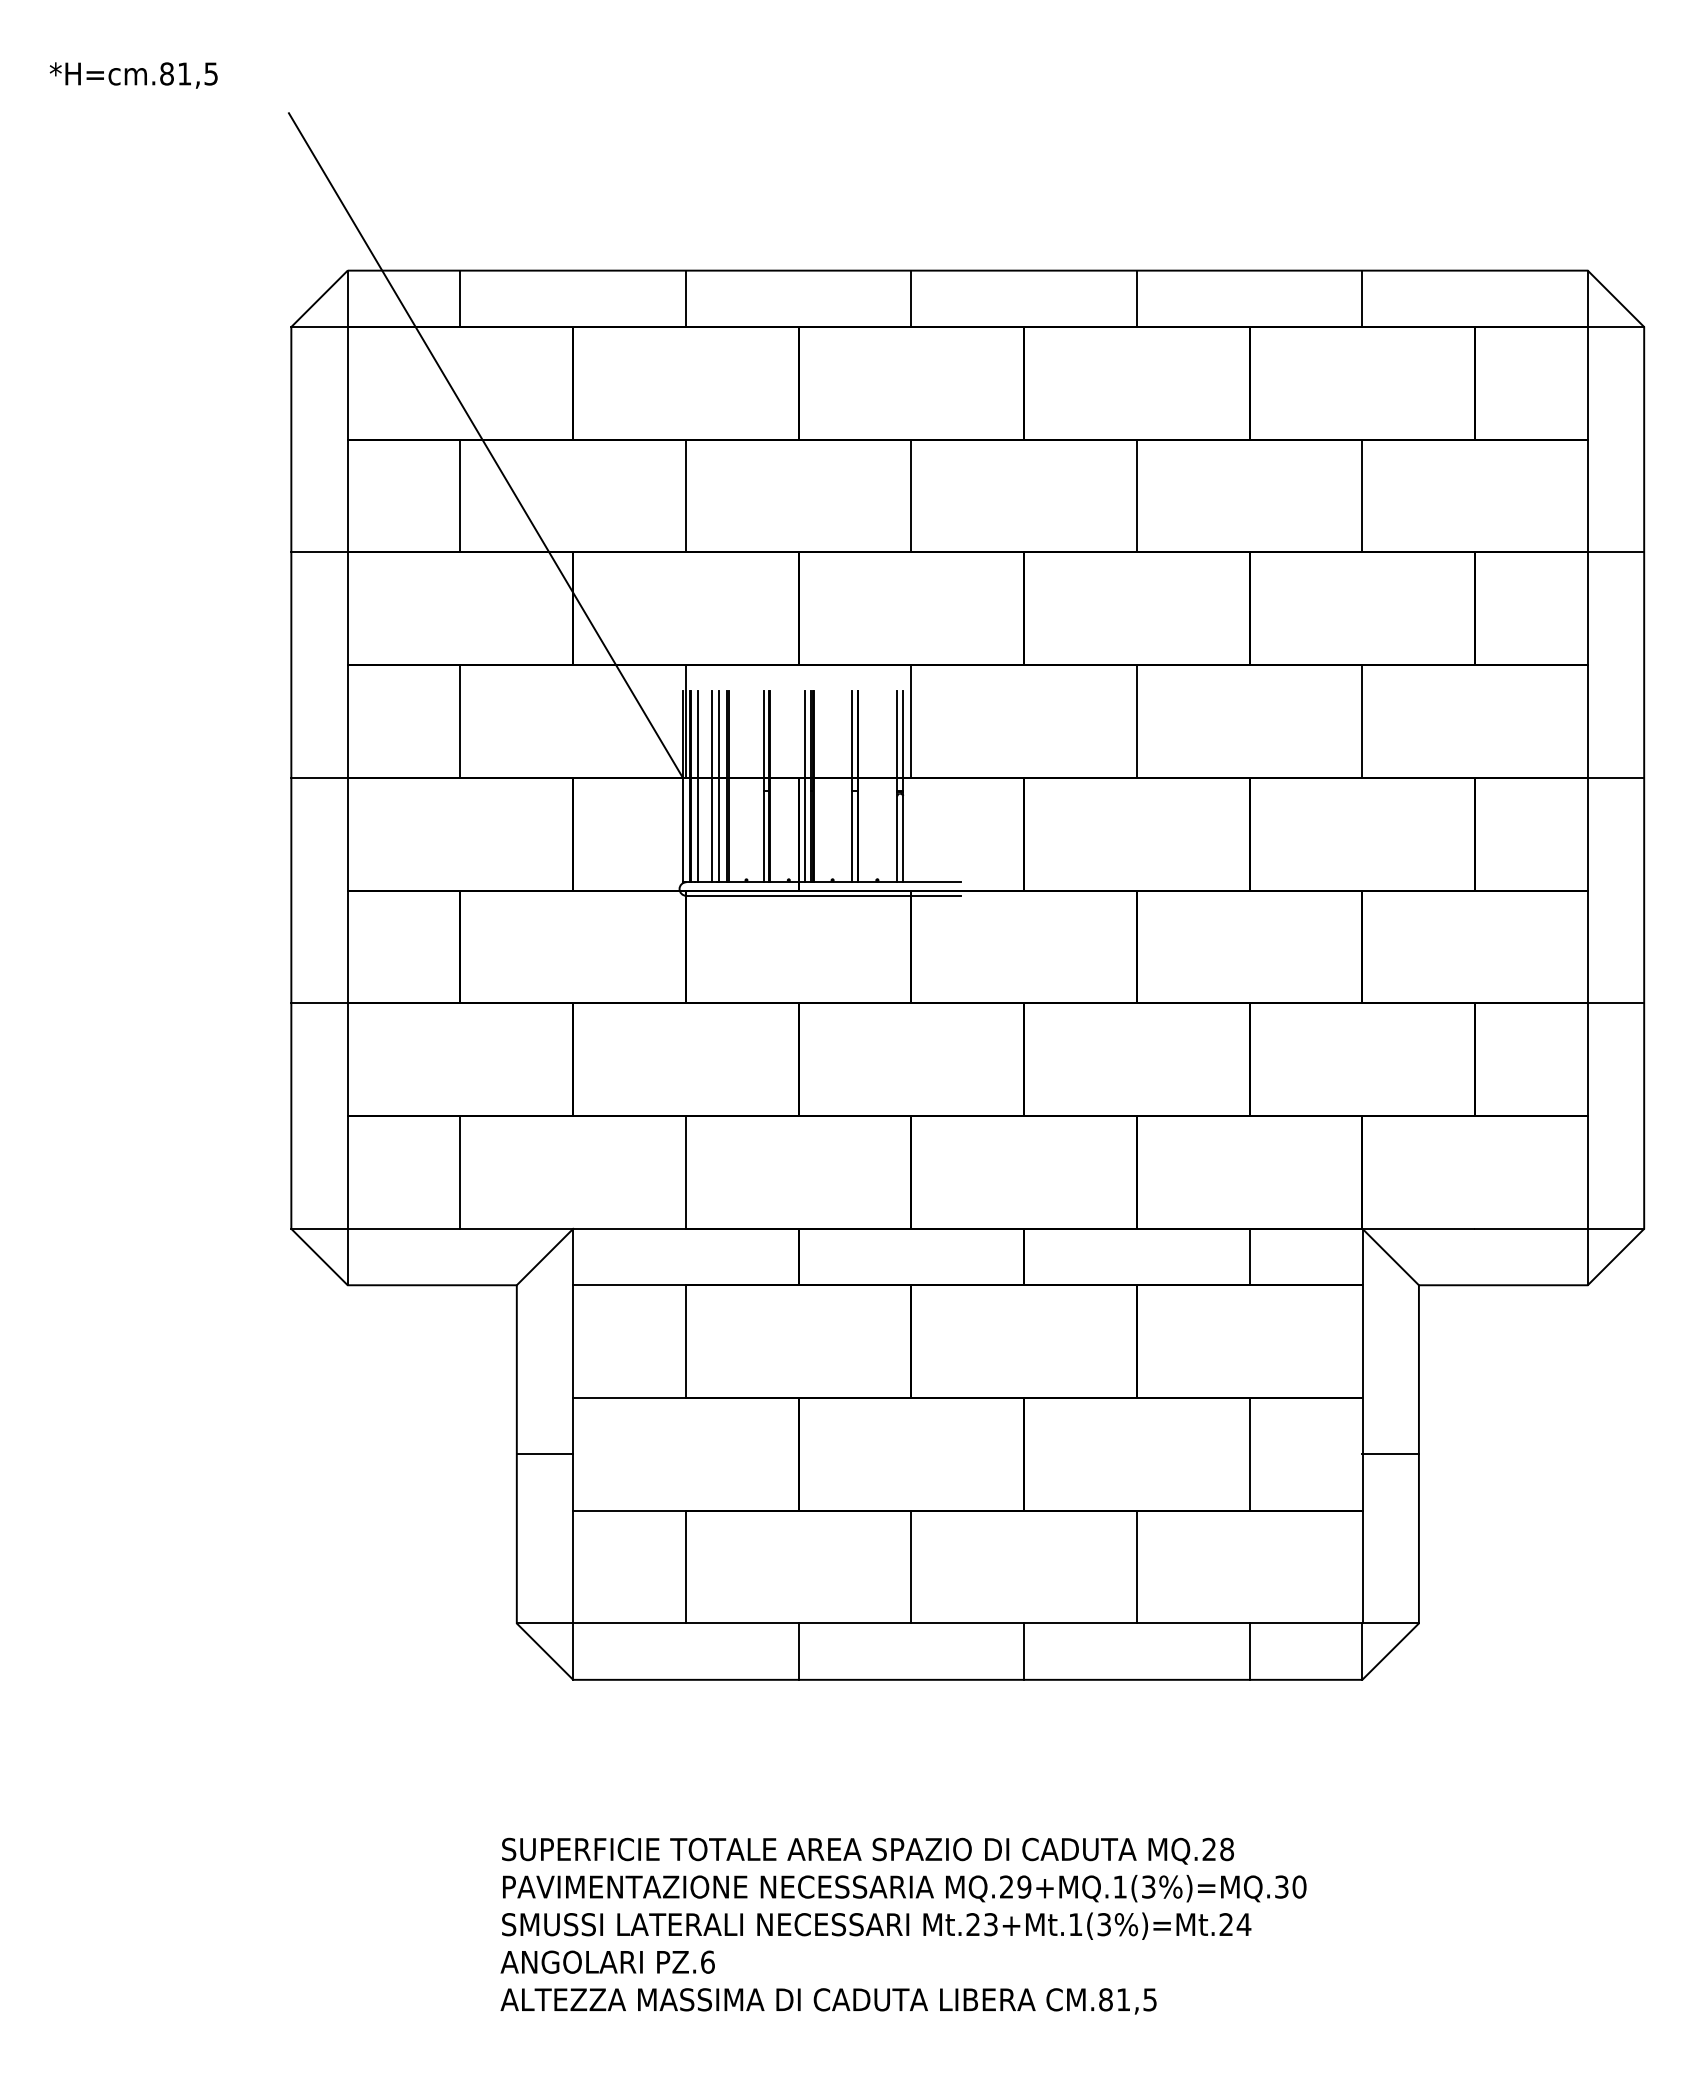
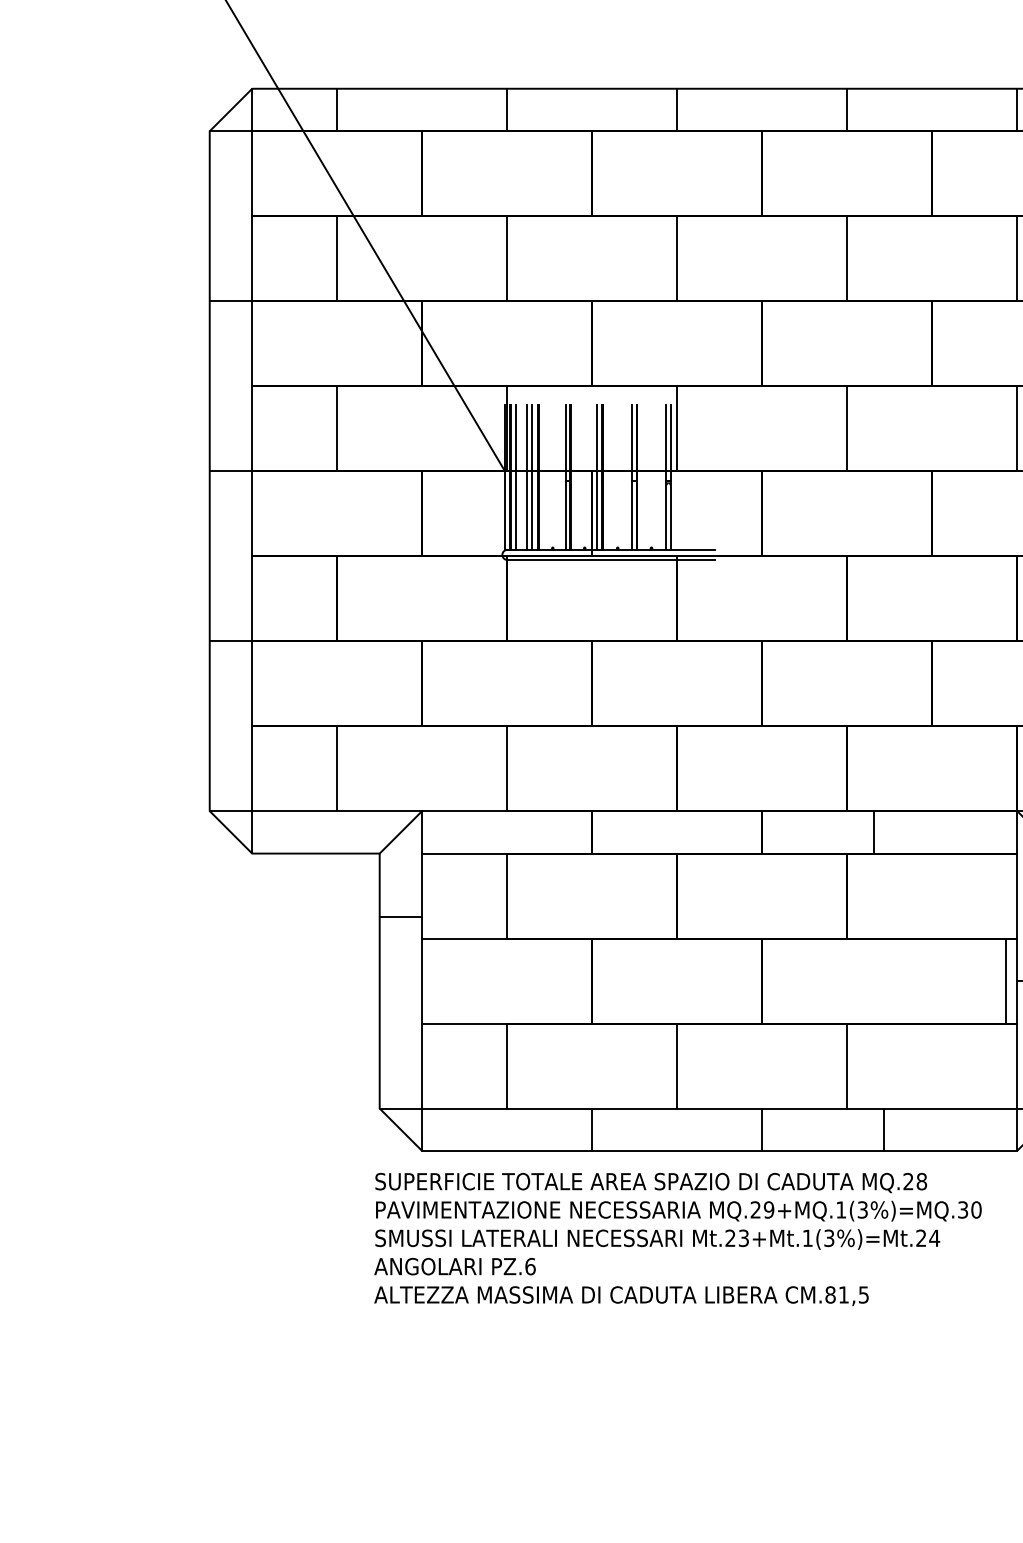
line: (1249, 1256) -> (873, 831), moved
line: (544, 1454) -> (400, 917), moved
line: (1249, 1454) -> (1005, 981), moved
line: (1249, 1651) -> (883, 1129), moved
text: (903, 1925) -> (677, 1238), moved

